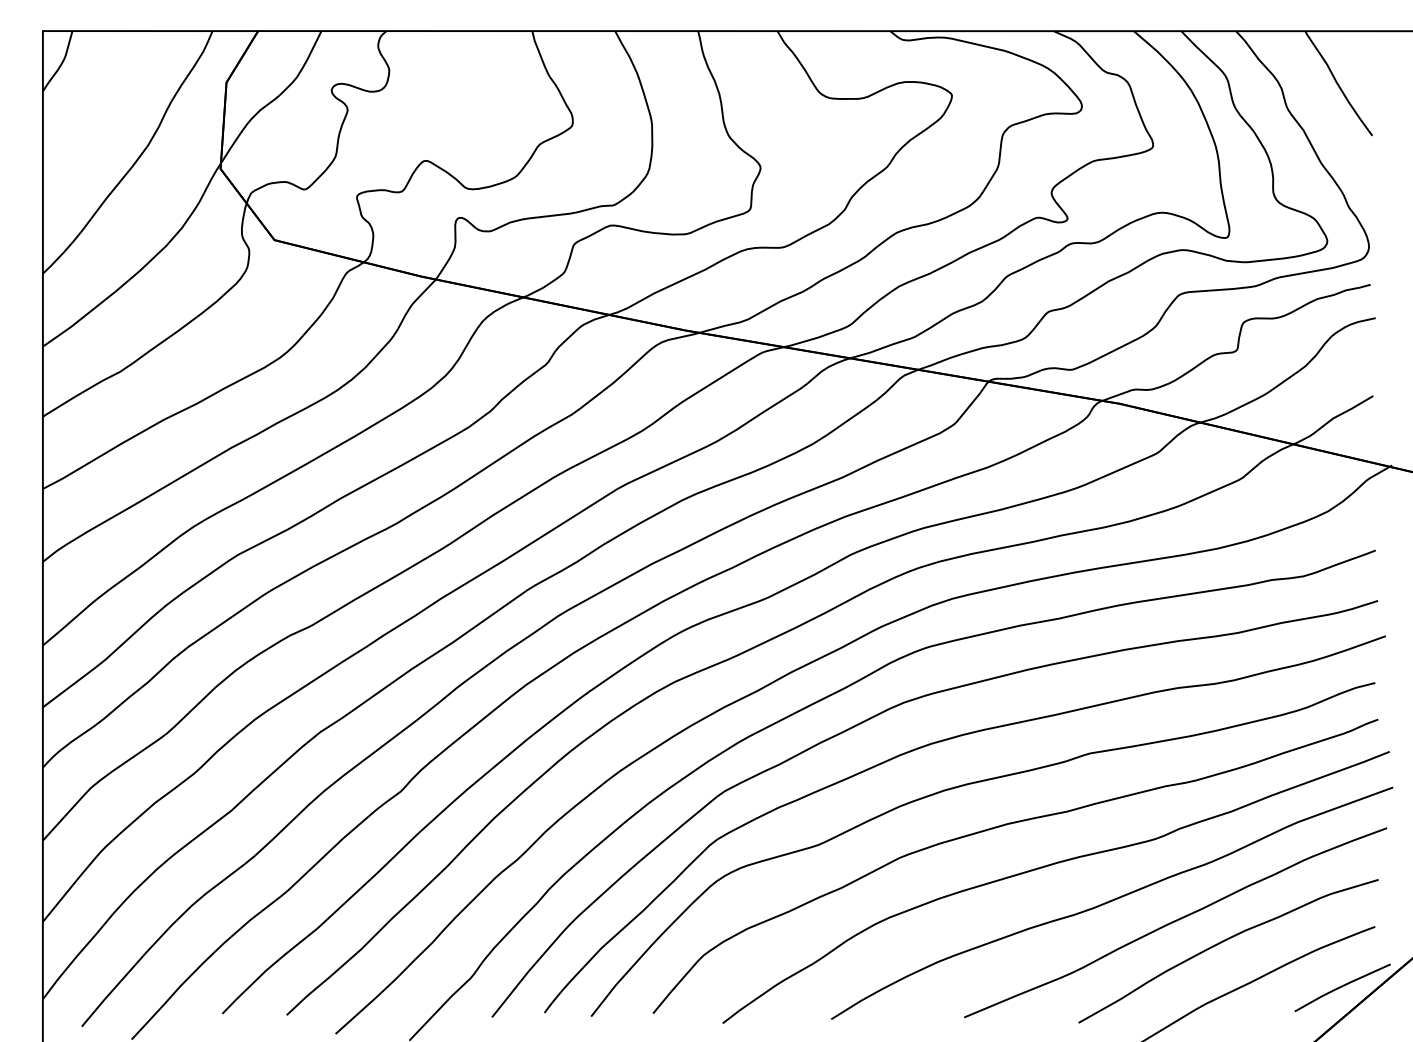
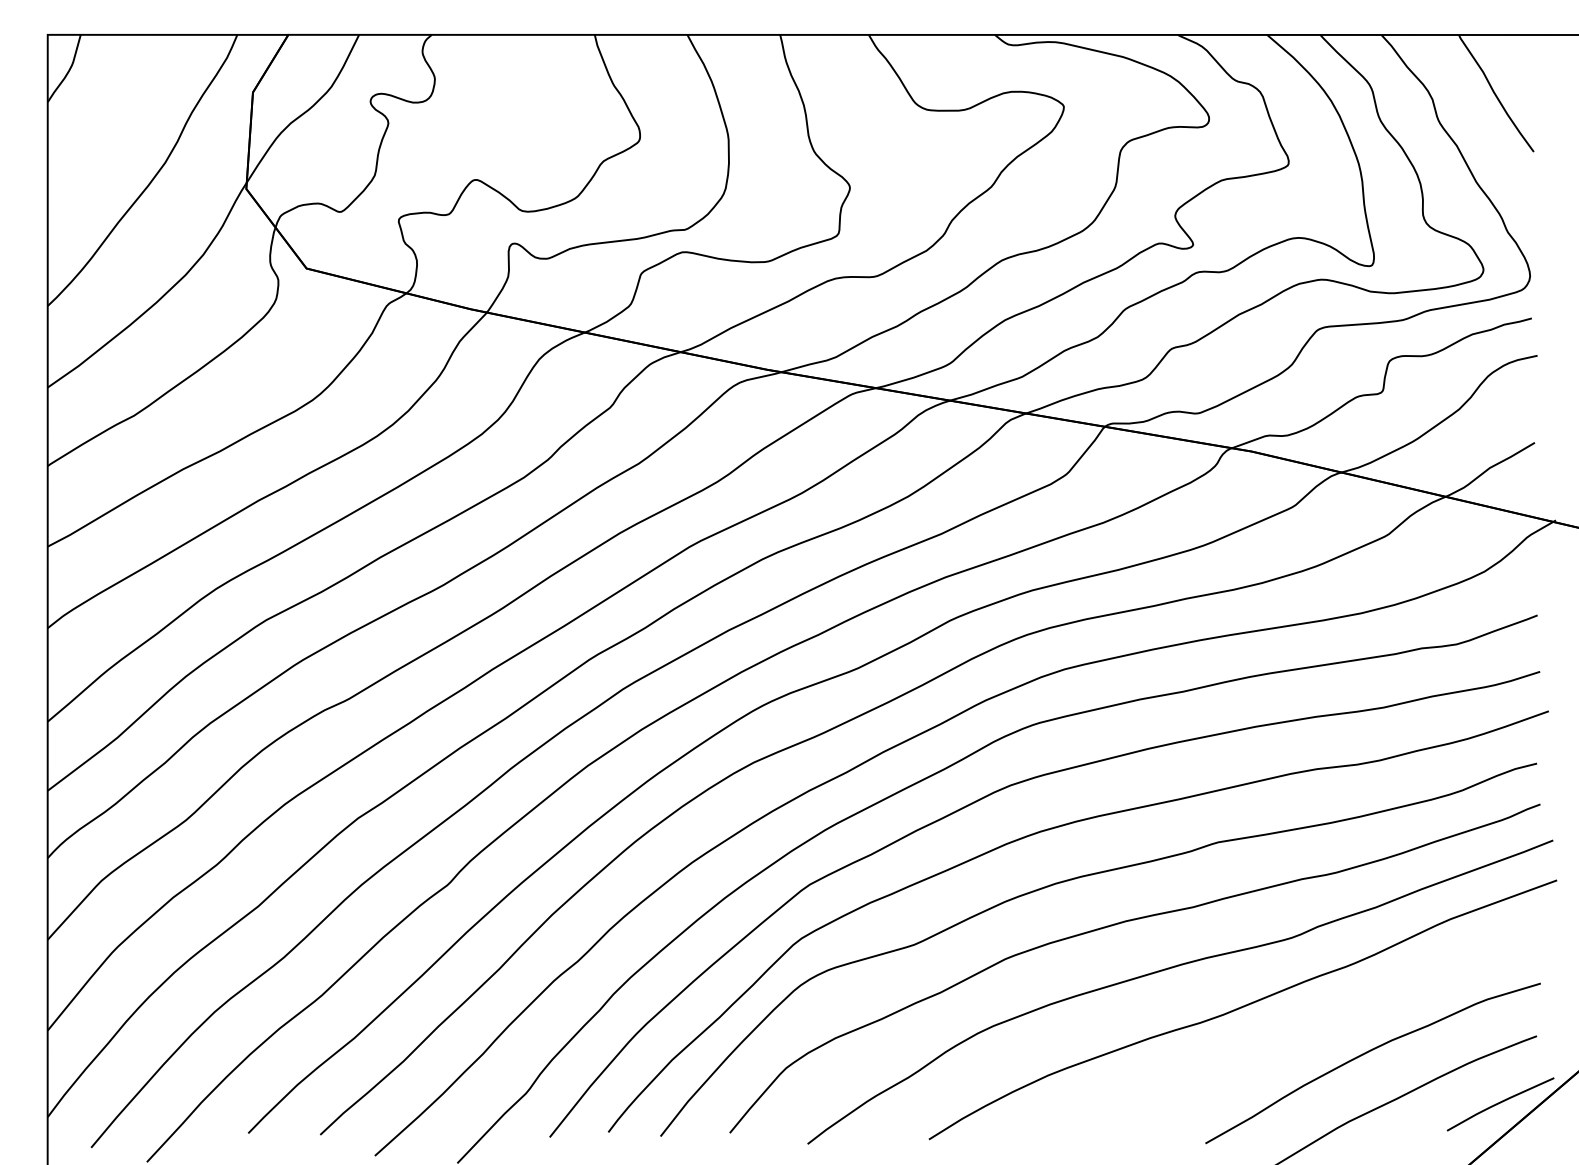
curve: (1175, 921) -> (1313, 1030), removed

